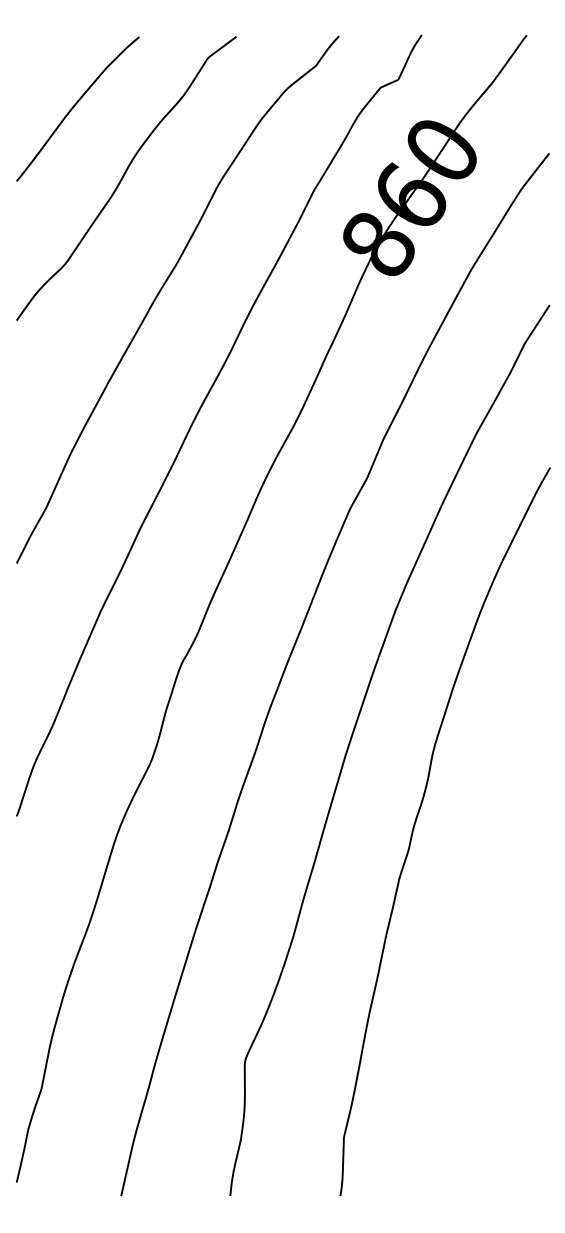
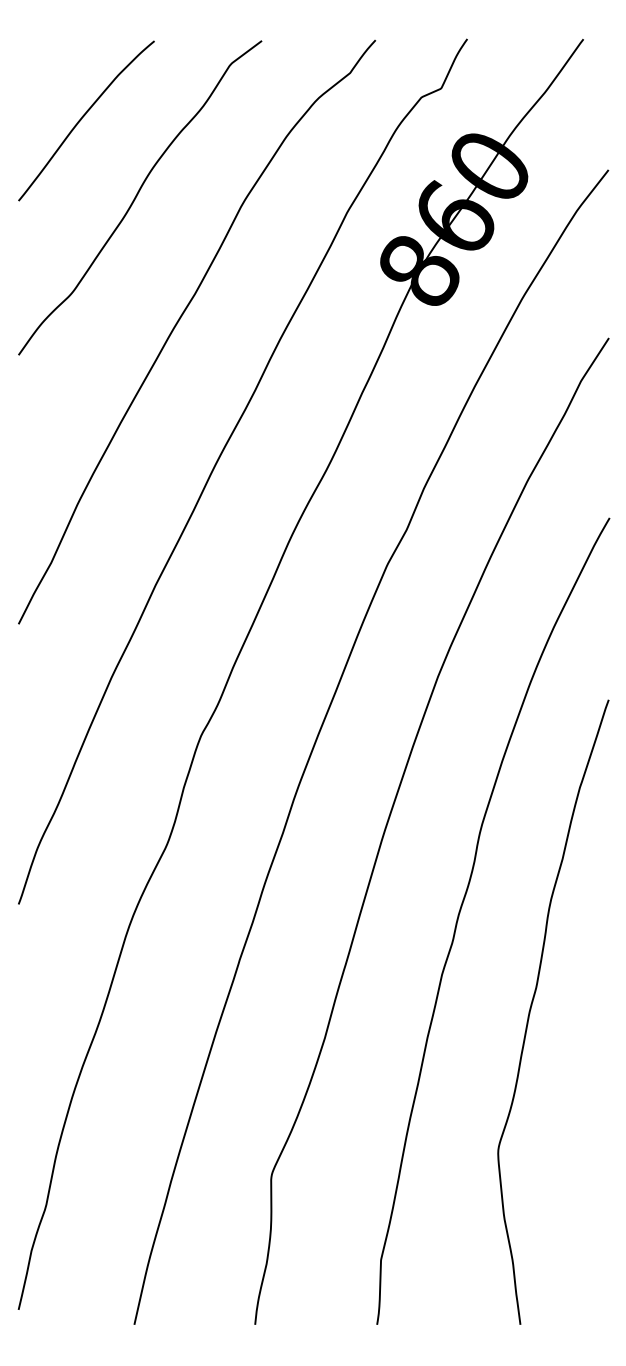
curve: (480, 909) -> (532, 1007), added

